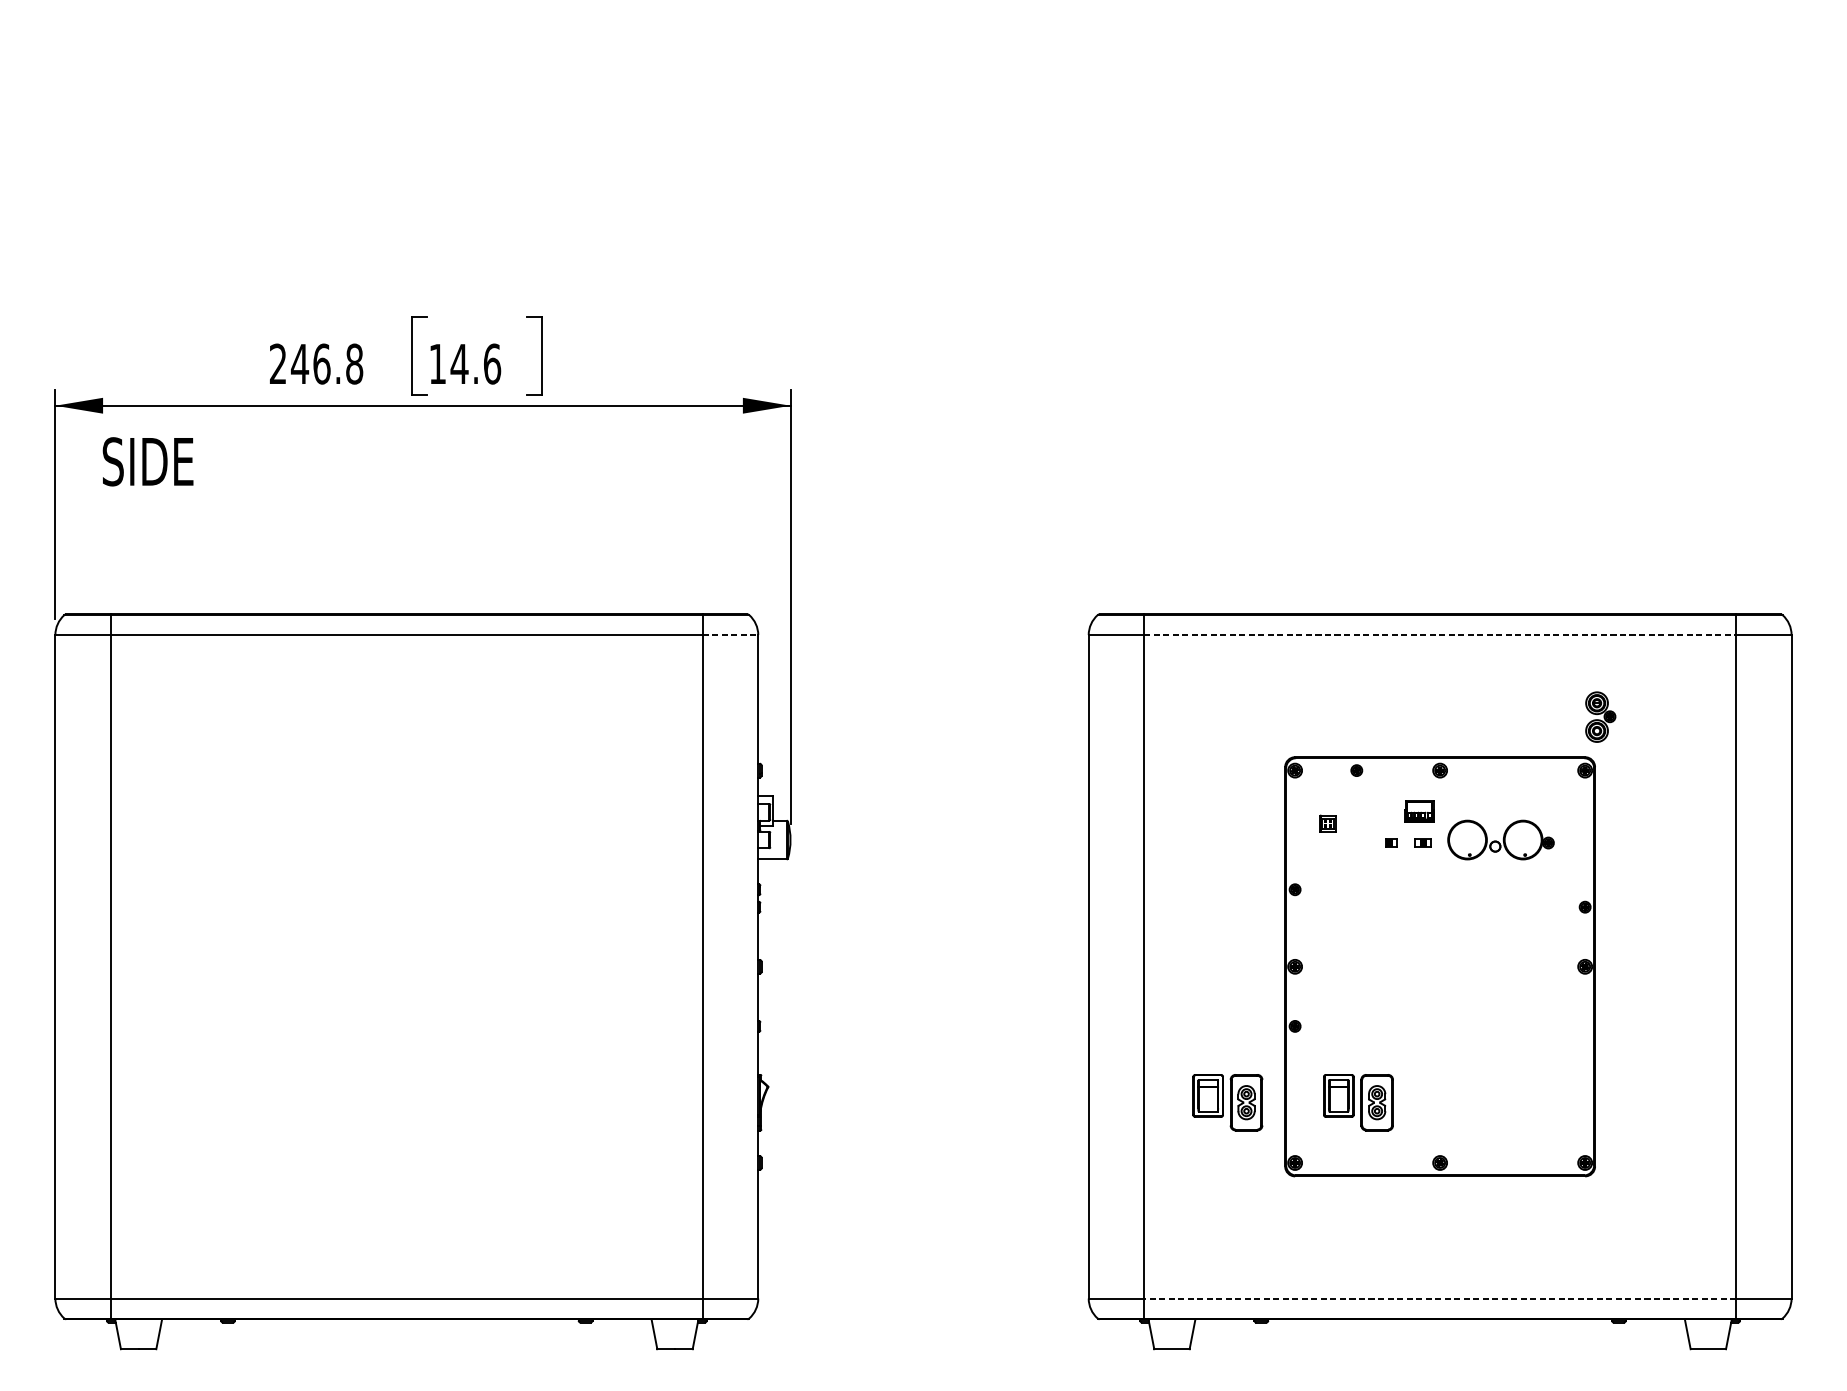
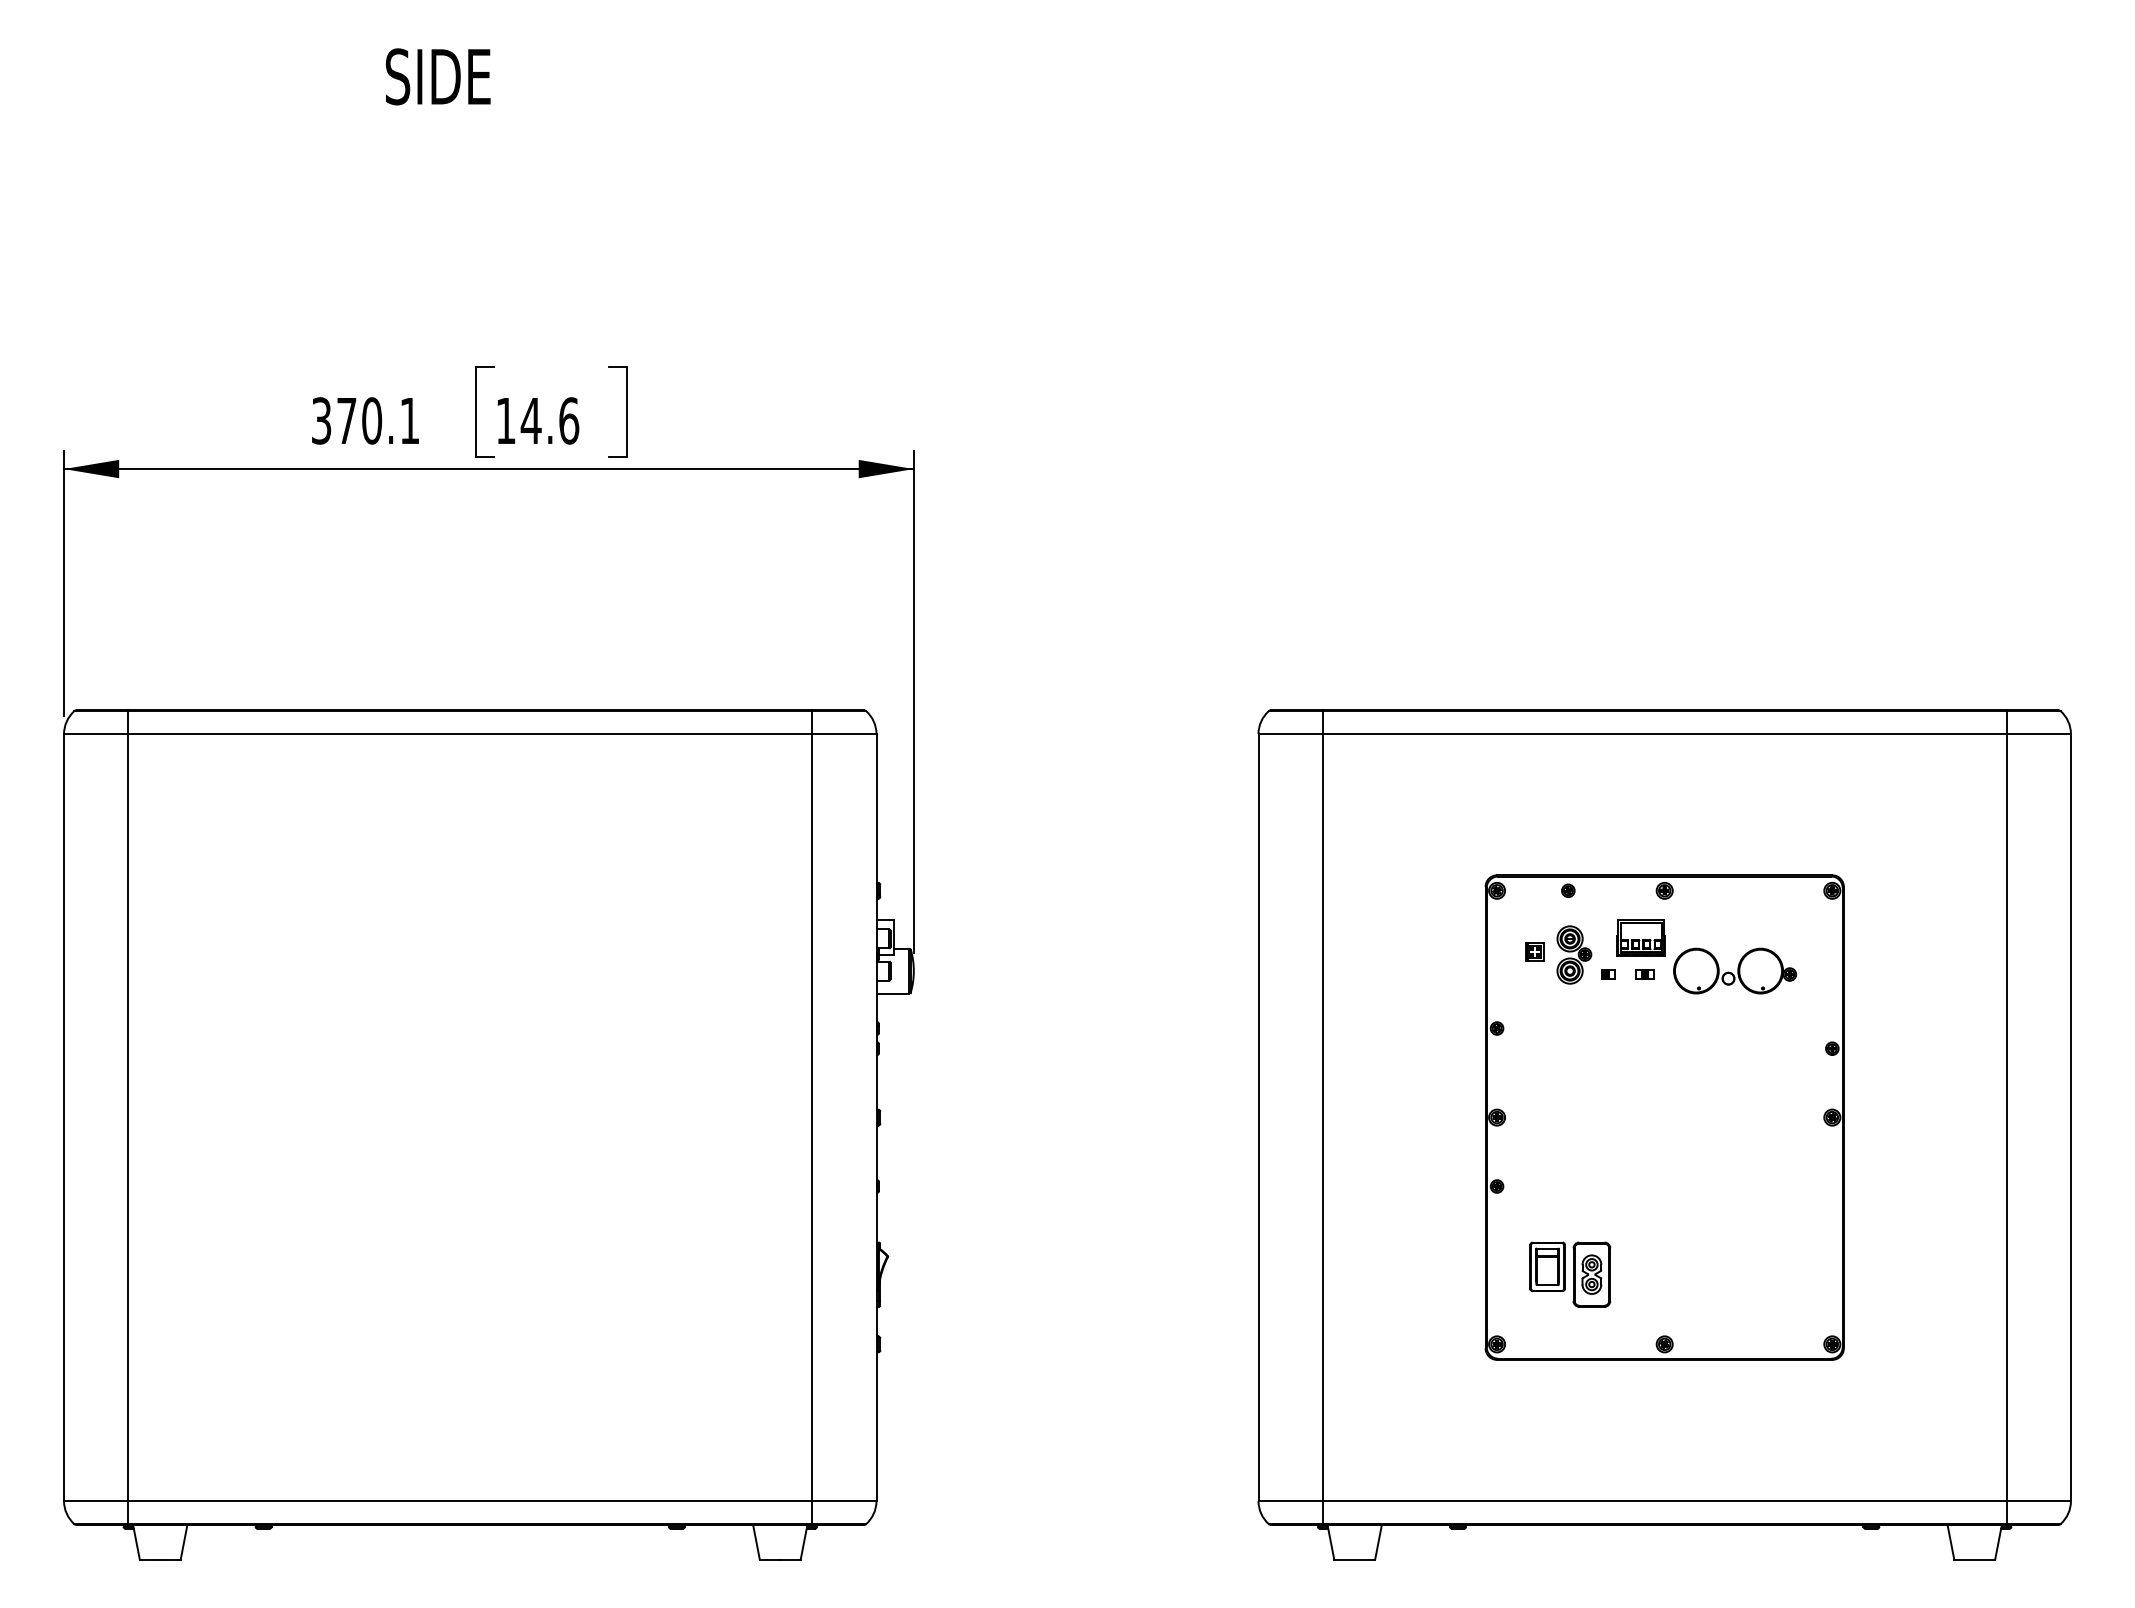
text: (316, 363) -> (365, 420), 246.8 -> 370.1
text: (147, 461) -> (437, 76), moved
line: (730, 635) -> (844, 734), dashed -> solid
line: (1440, 635) -> (1665, 734), dashed -> solid
part: (1600, 716) -> (1574, 954), moved
part: (1419, 810) -> (1640, 937), size x1.43
part: (1228, 1102) -> (1419, 1274), removed
line: (1439, 1298) -> (1664, 1501), dashed -> solid

